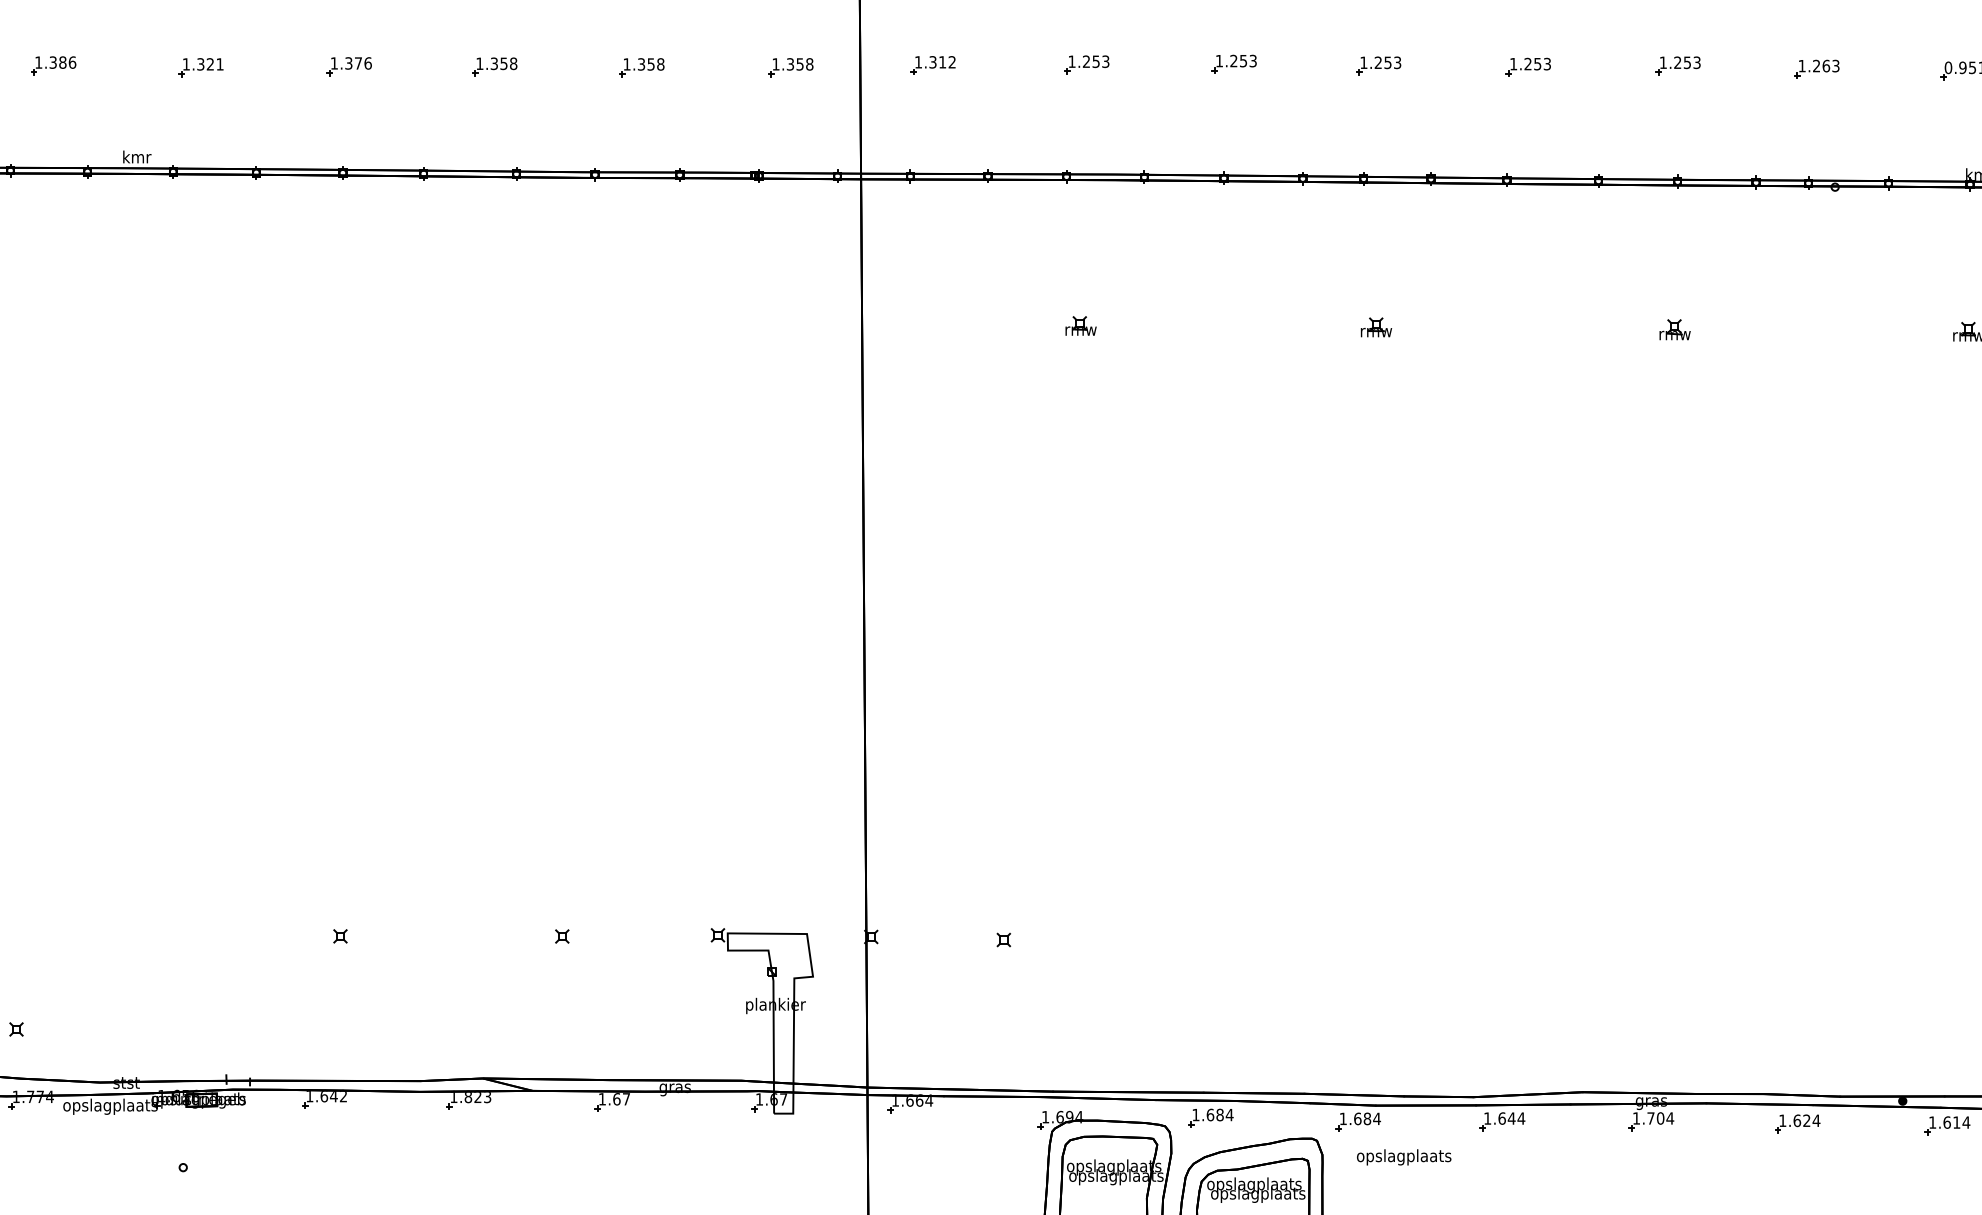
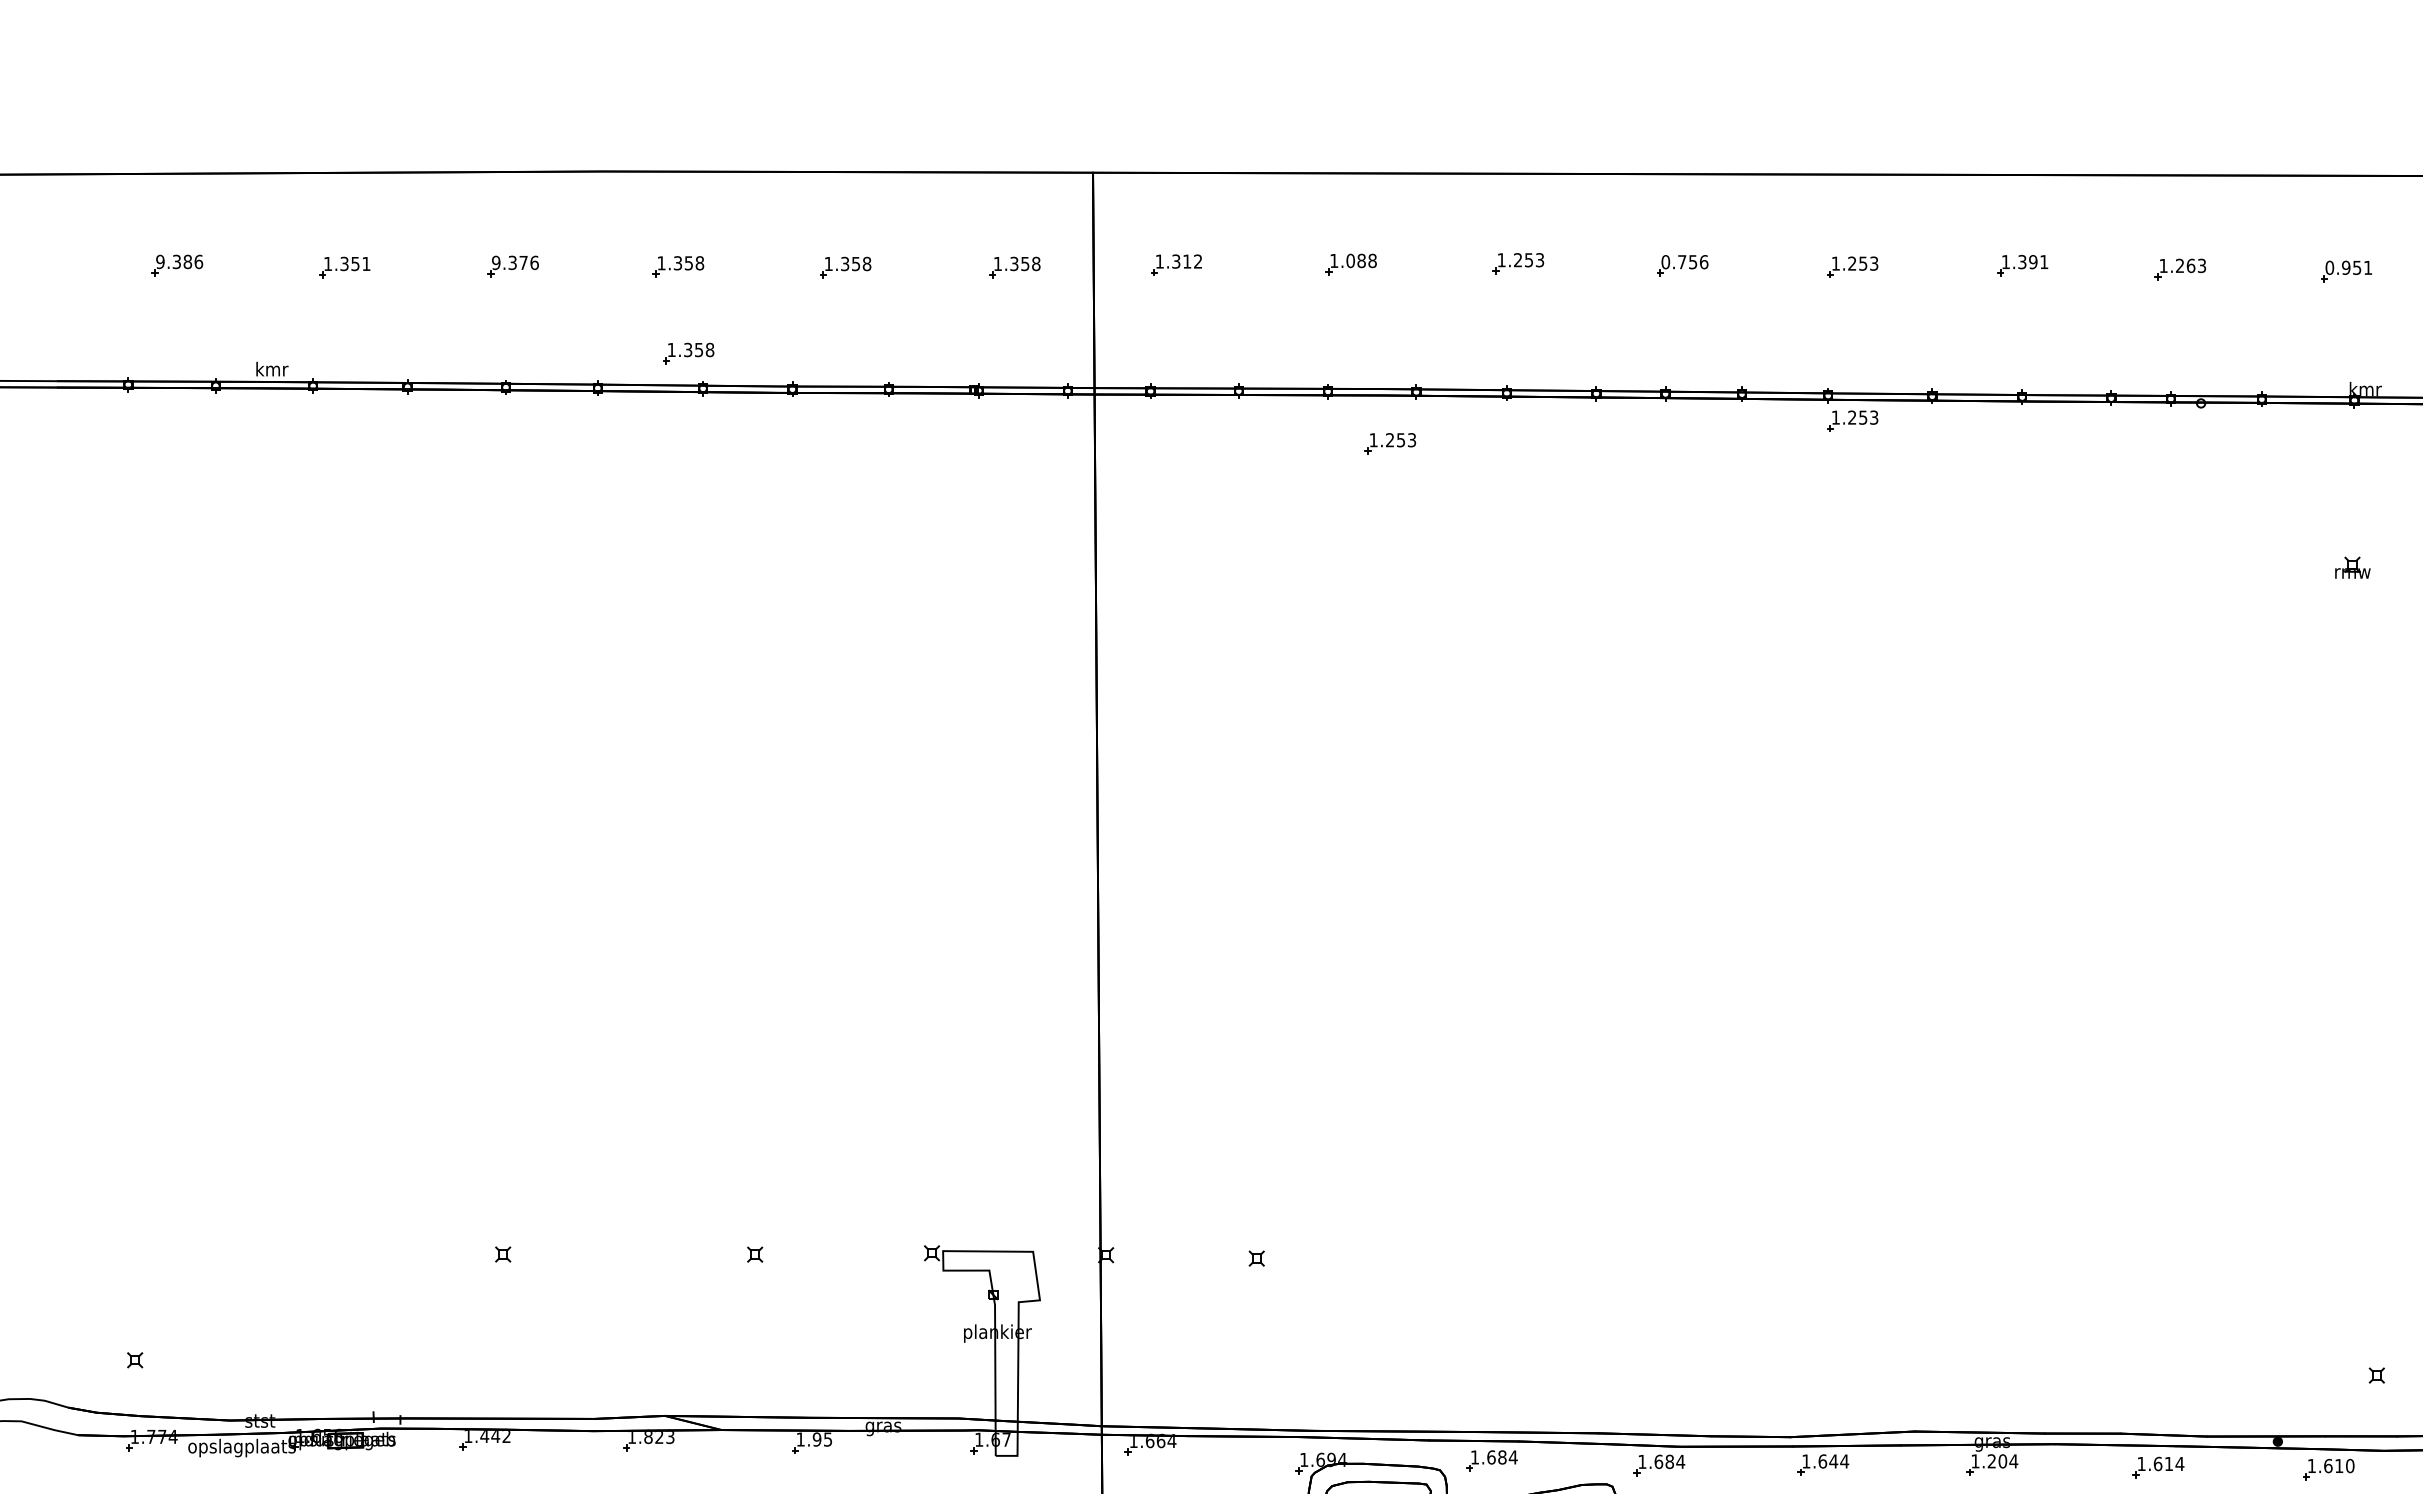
text: (1096, 61) -> (1361, 260), 1.253 -> 1.088
text: (38, 62) -> (160, 261), 1.386 -> 9.386
text: (210, 63) -> (355, 263), 1.321 -> 1.351
text: (334, 63) -> (496, 262), 1.376 -> 9.376
text: (1380, 63) -> (1684, 262), 1.253 -> 0.756
text: (1687, 63) -> (2033, 262), 1.253 -> 1.391
part: (503, 143) -> (688, 353), added
part: (1528, 202) -> (1852, 420), added
part: (1121, 222) -> (1390, 443), added
part: (1081, 326) -> (1344, 561), removed
part: (1375, 327) -> (1679, 562), removed
part: (1674, 329) -> (2018, 565), removed
text: (324, 1096) -> (484, 1436), 1.642 -> 1.442
text: (620, 1099) -> (821, 1439), 1.67 -> 1.95
text: (1650, 1118) -> (1991, 1461), 1.704 -> 1.204
text: (1806, 1120) -> (2168, 1463), 1.624 -> 1.614
text: (1965, 1122) -> (2349, 1465), 1.614 -> 1.610

